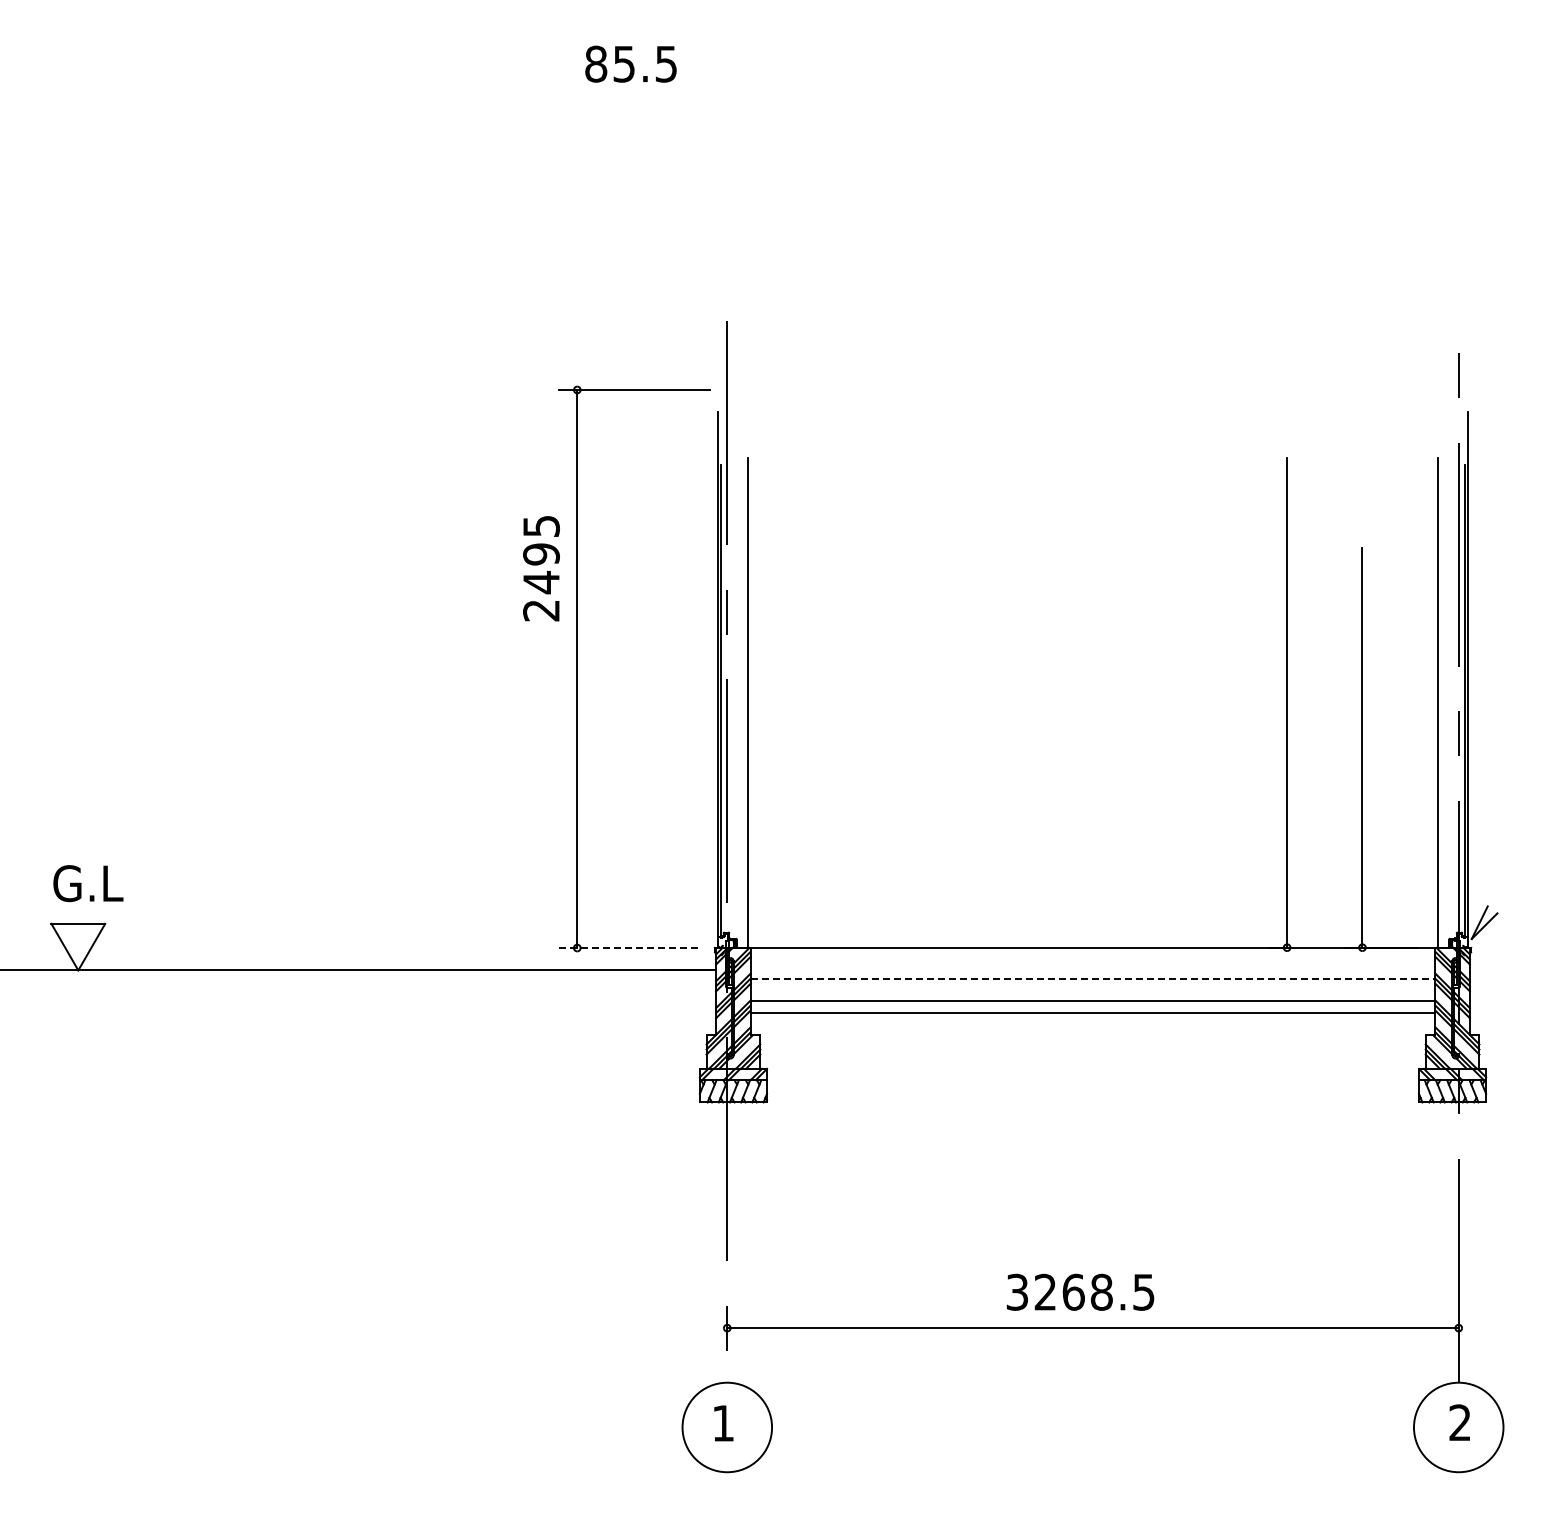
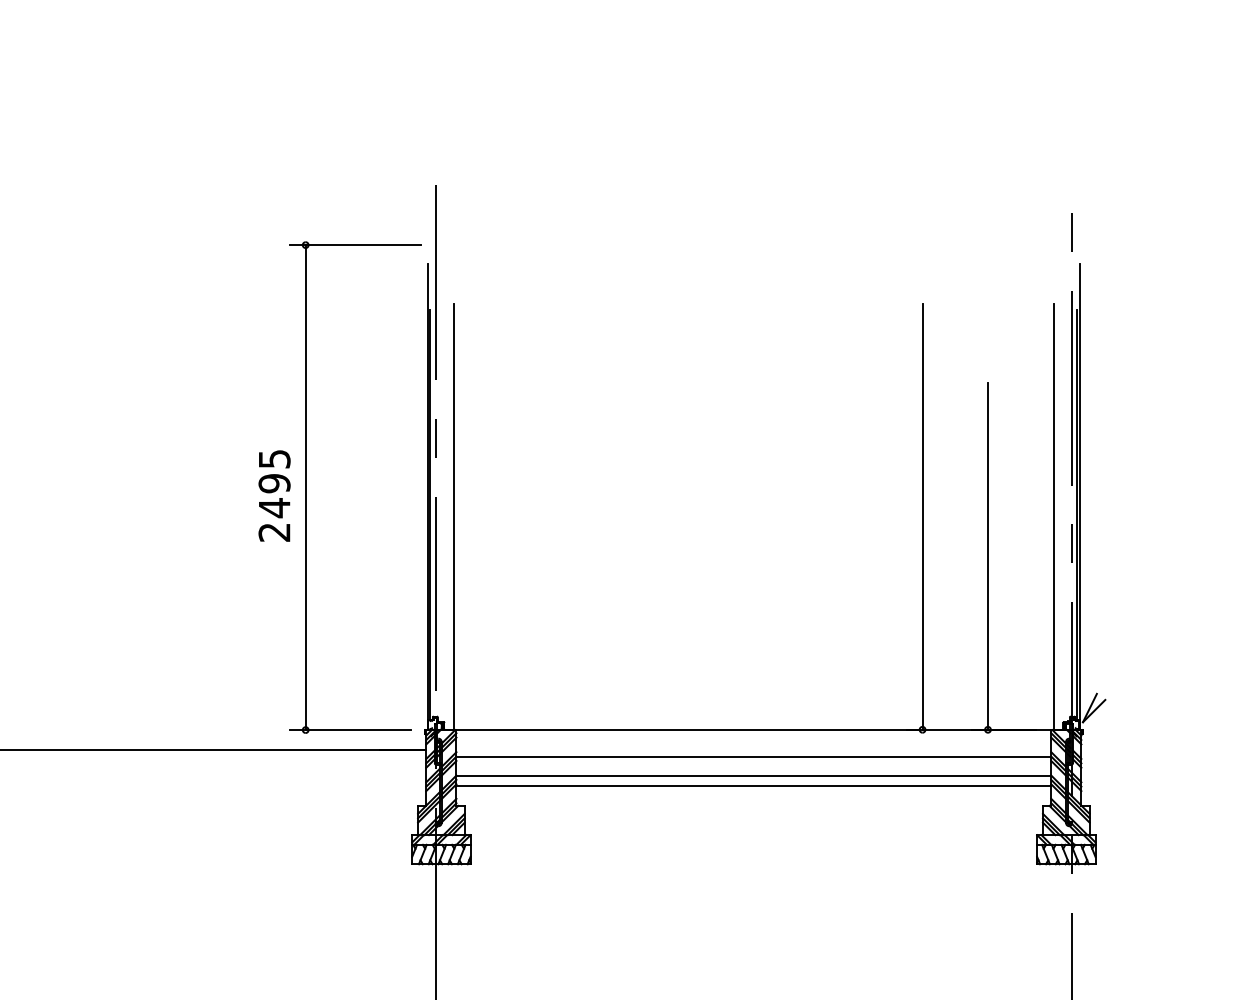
text: (541, 568) -> (274, 495), moved
line: (628, 948) -> (350, 730), dashed -> solid
line: (1093, 979) -> (754, 757), dashed -> solid

